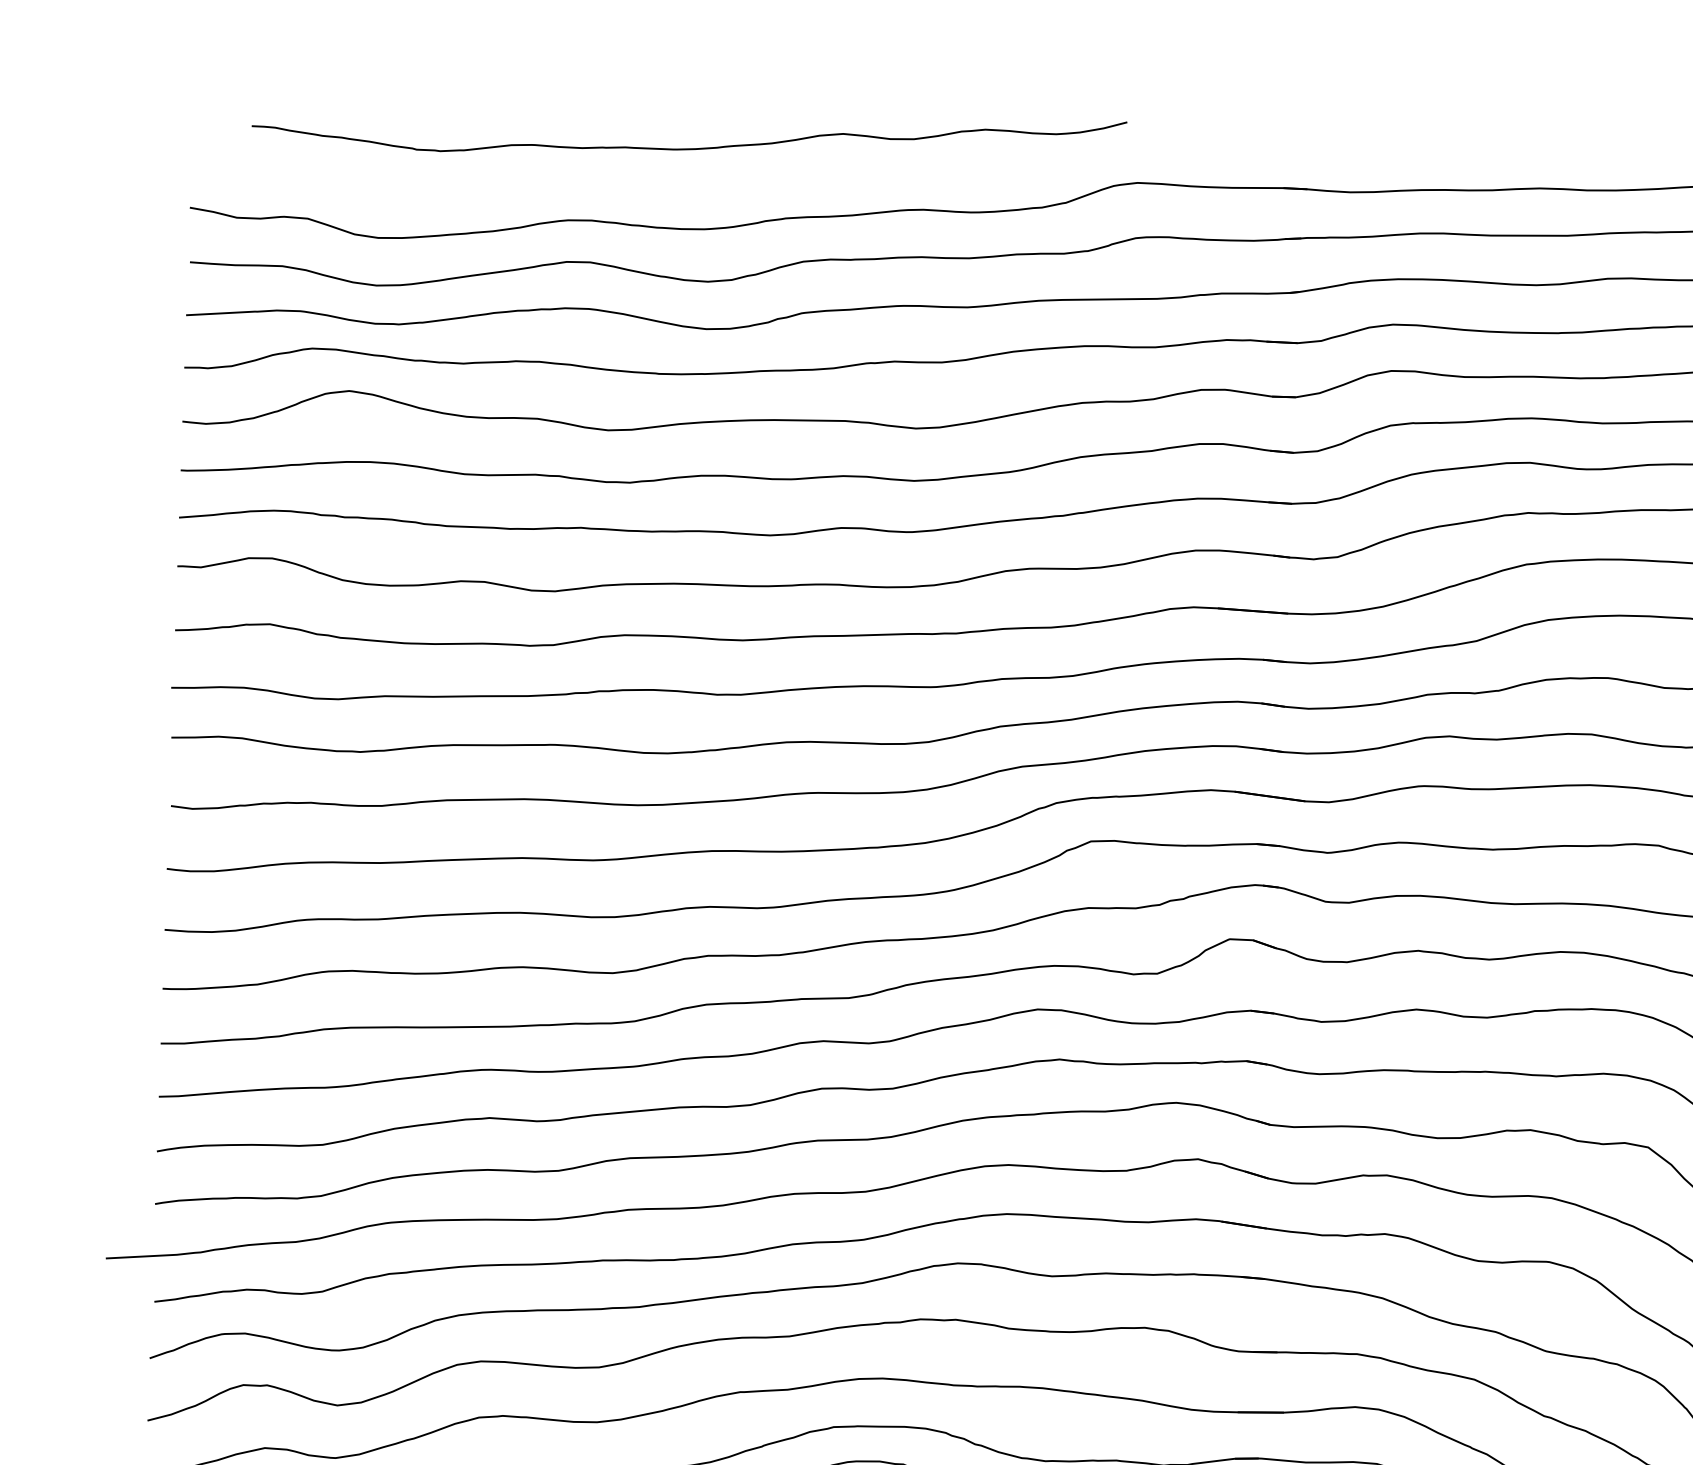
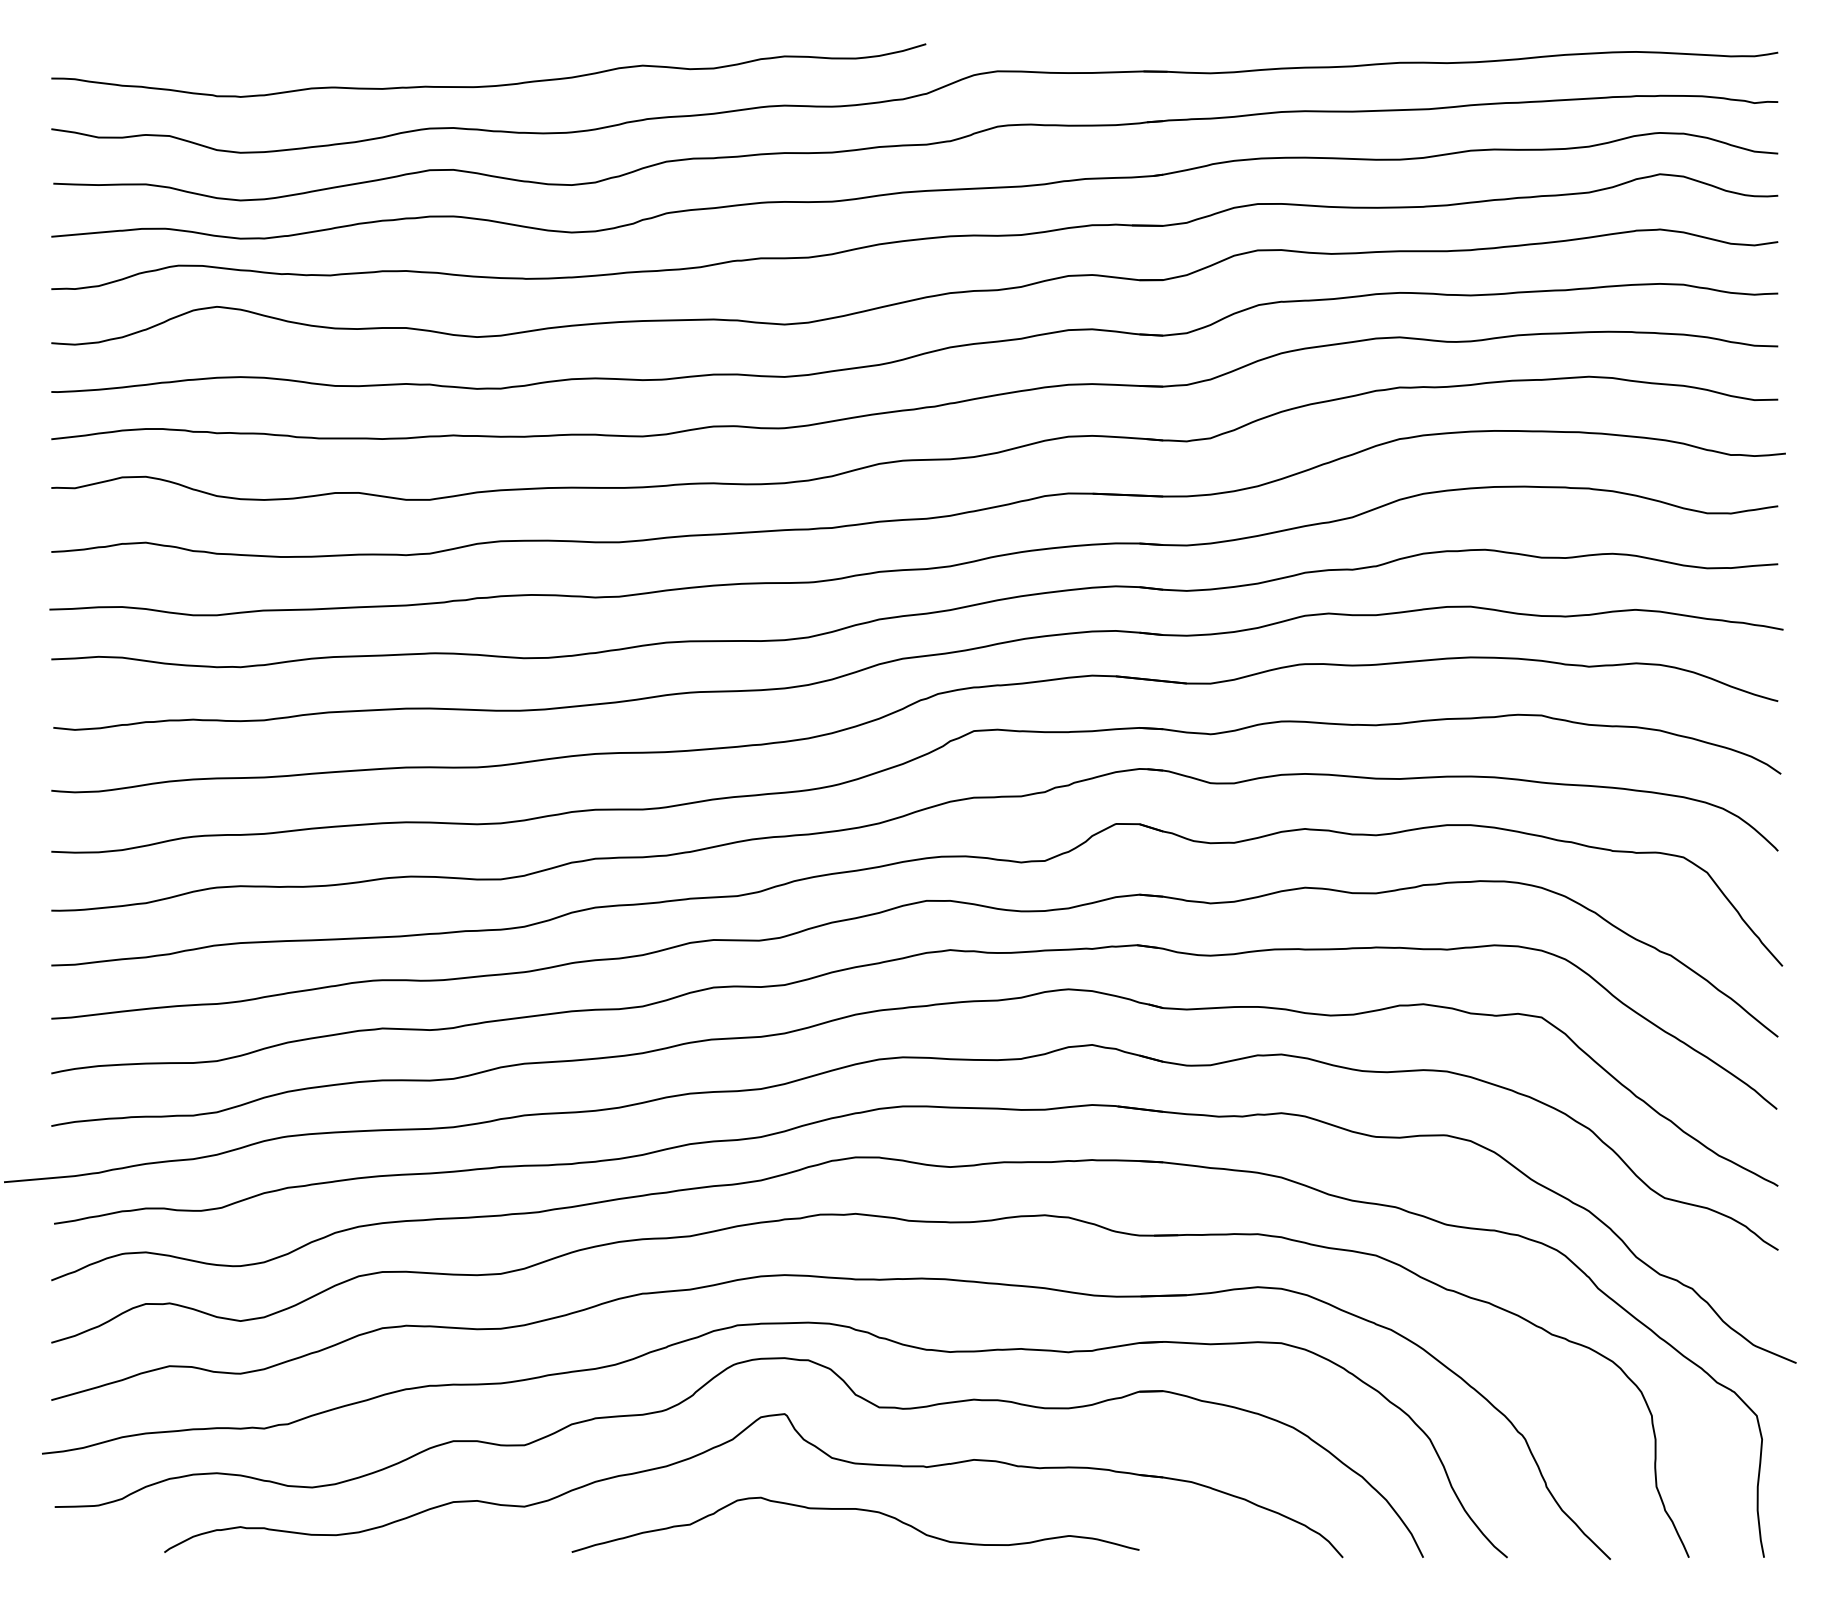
curve: (688, 148) -> (488, 85), moved

